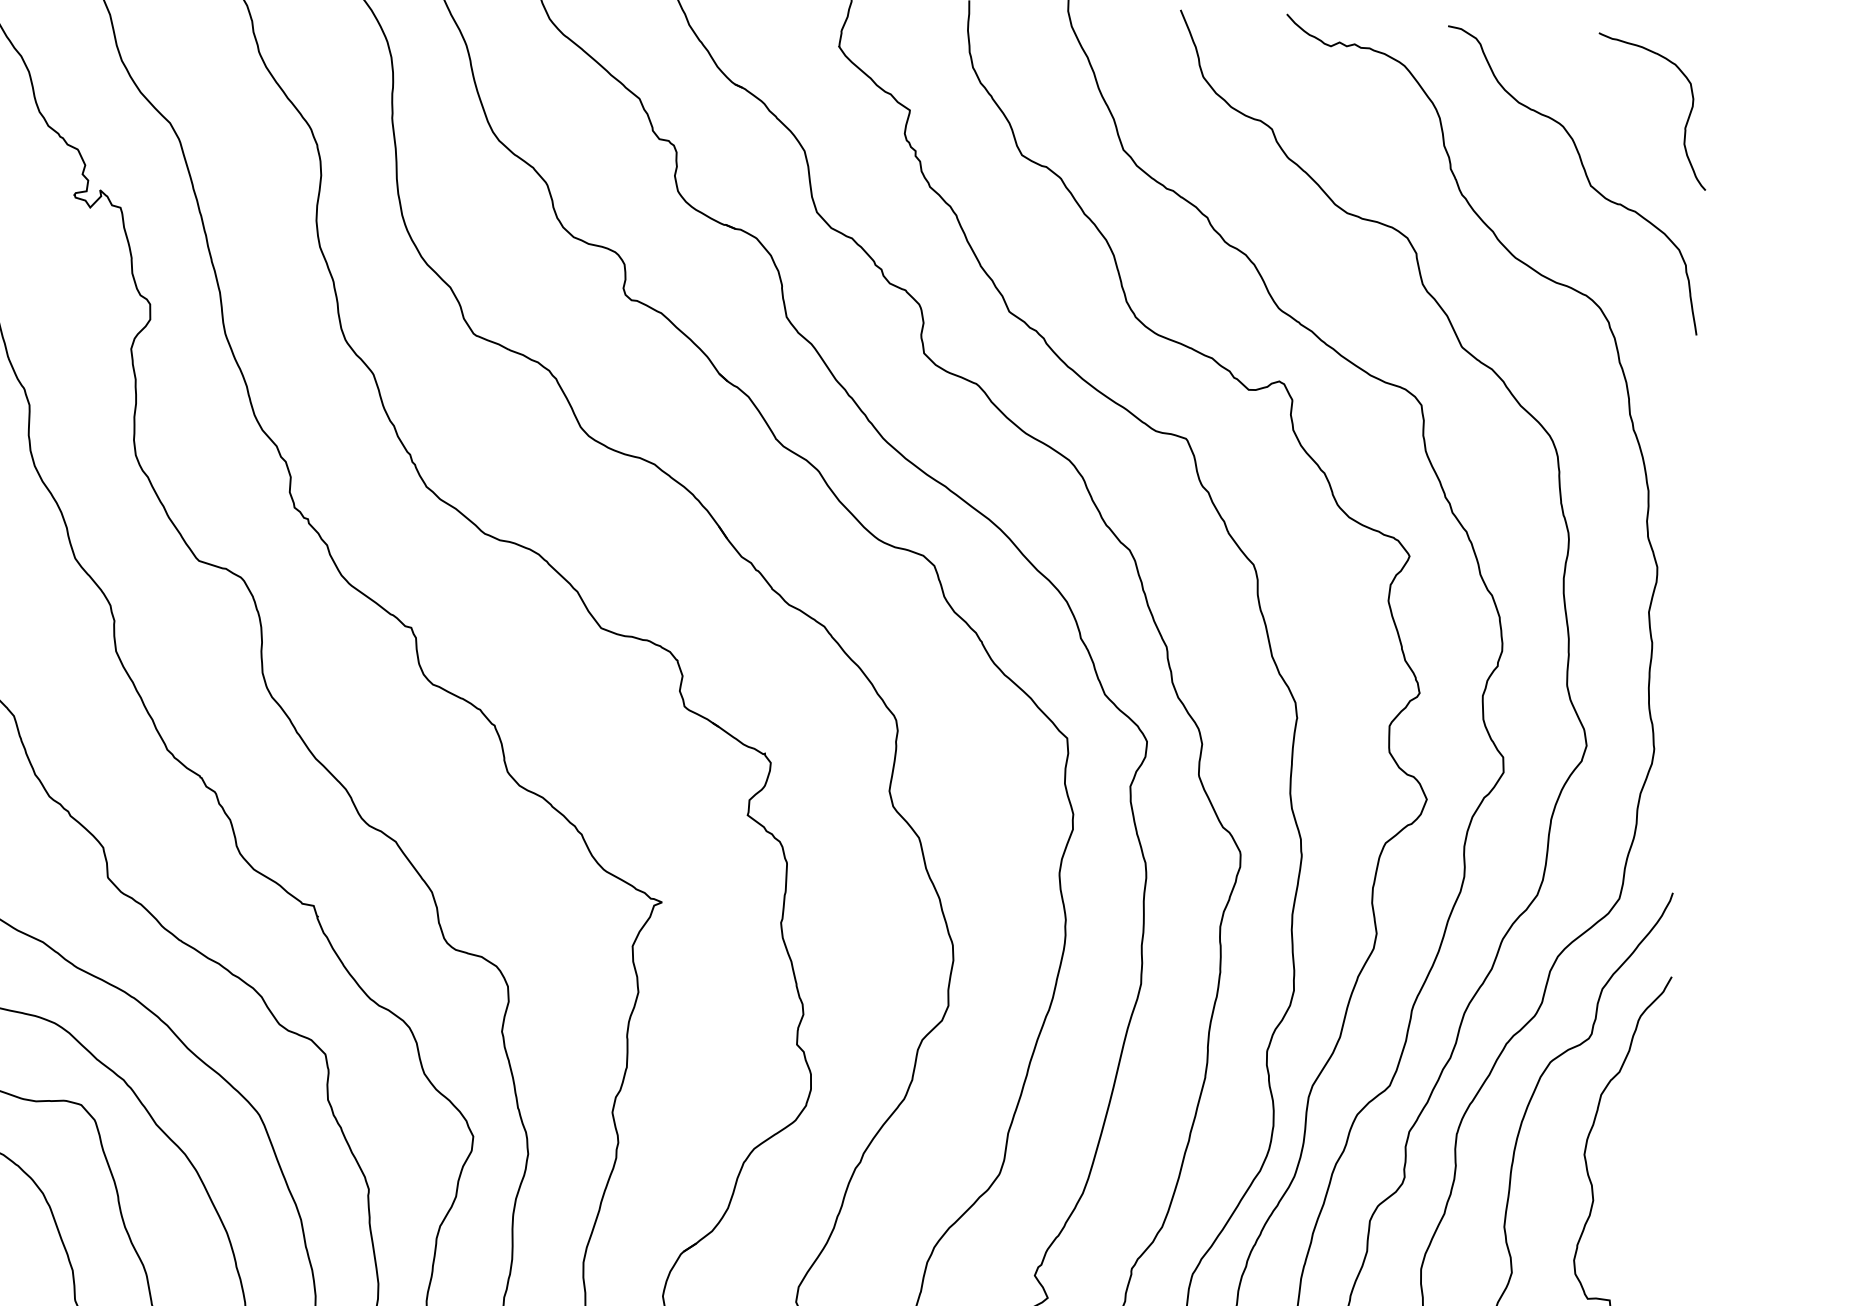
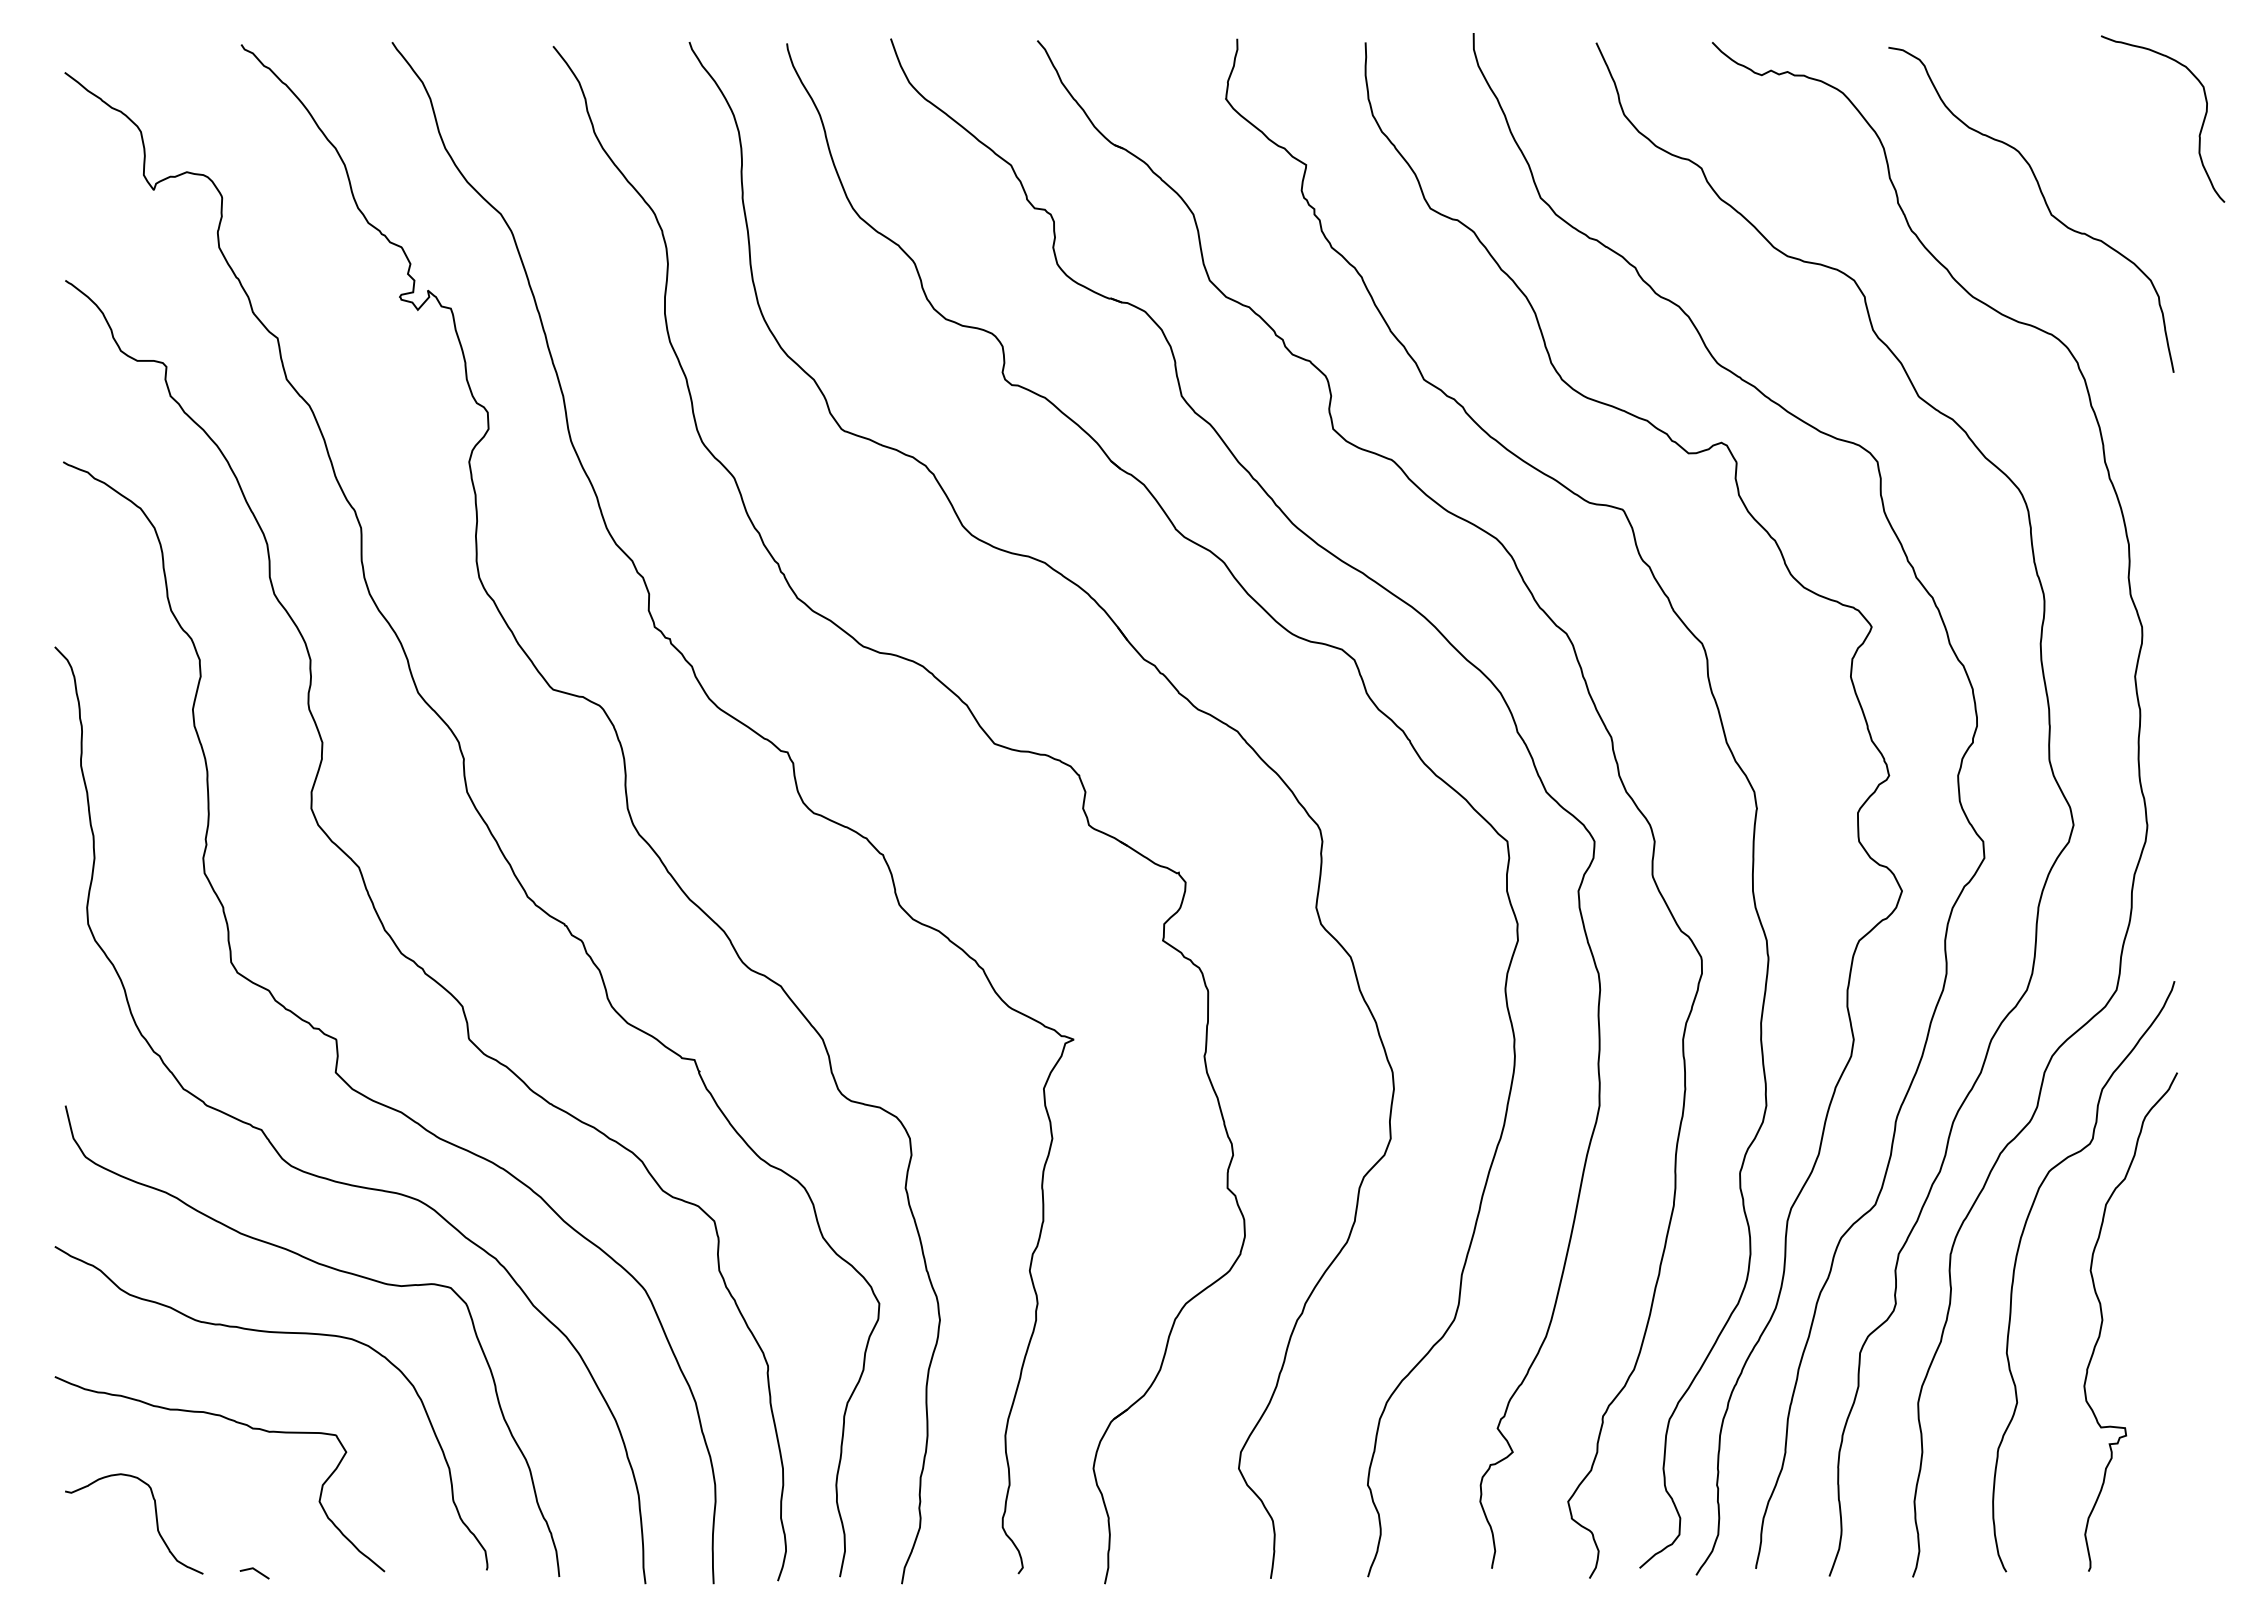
curve: (1686, 121) -> (2200, 128), moved

